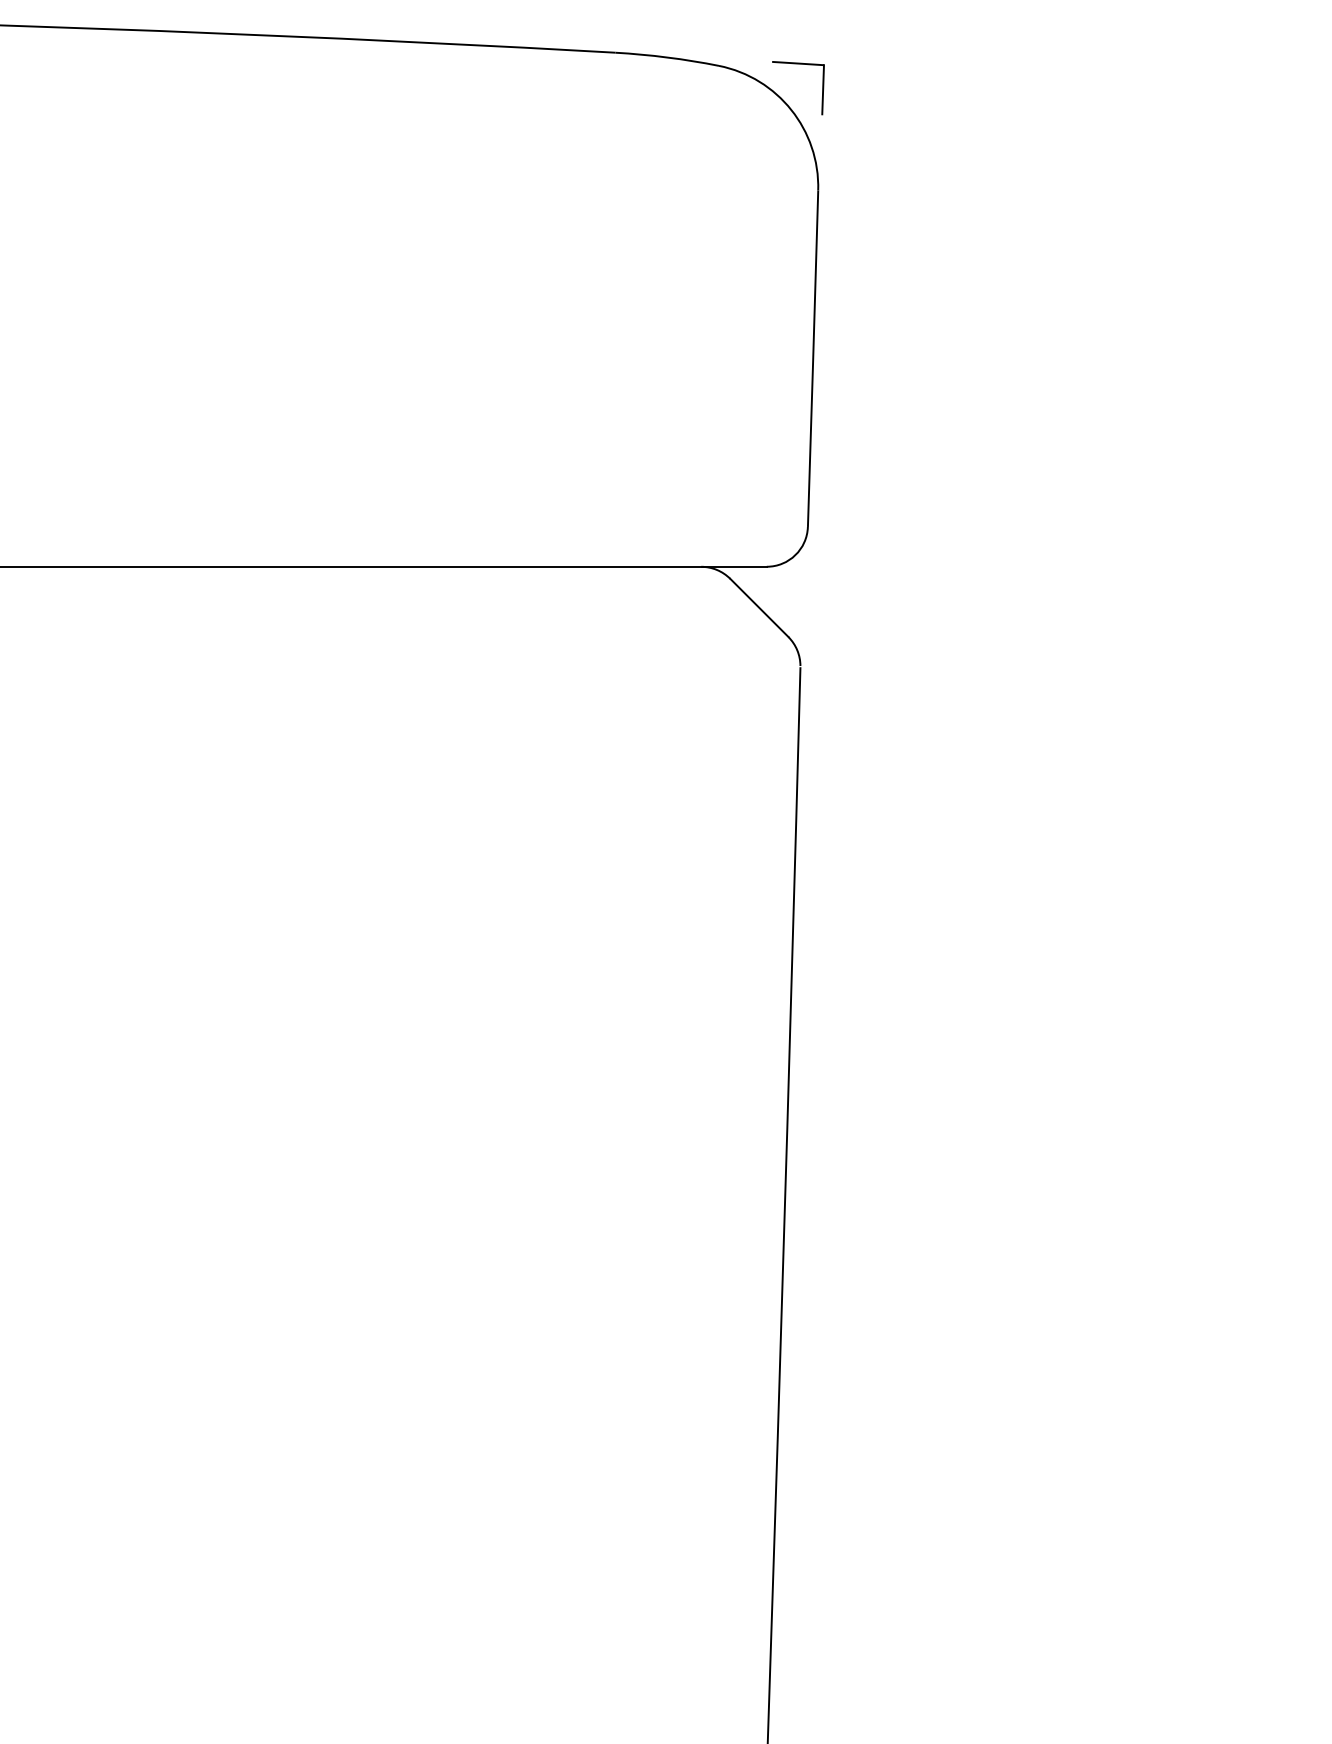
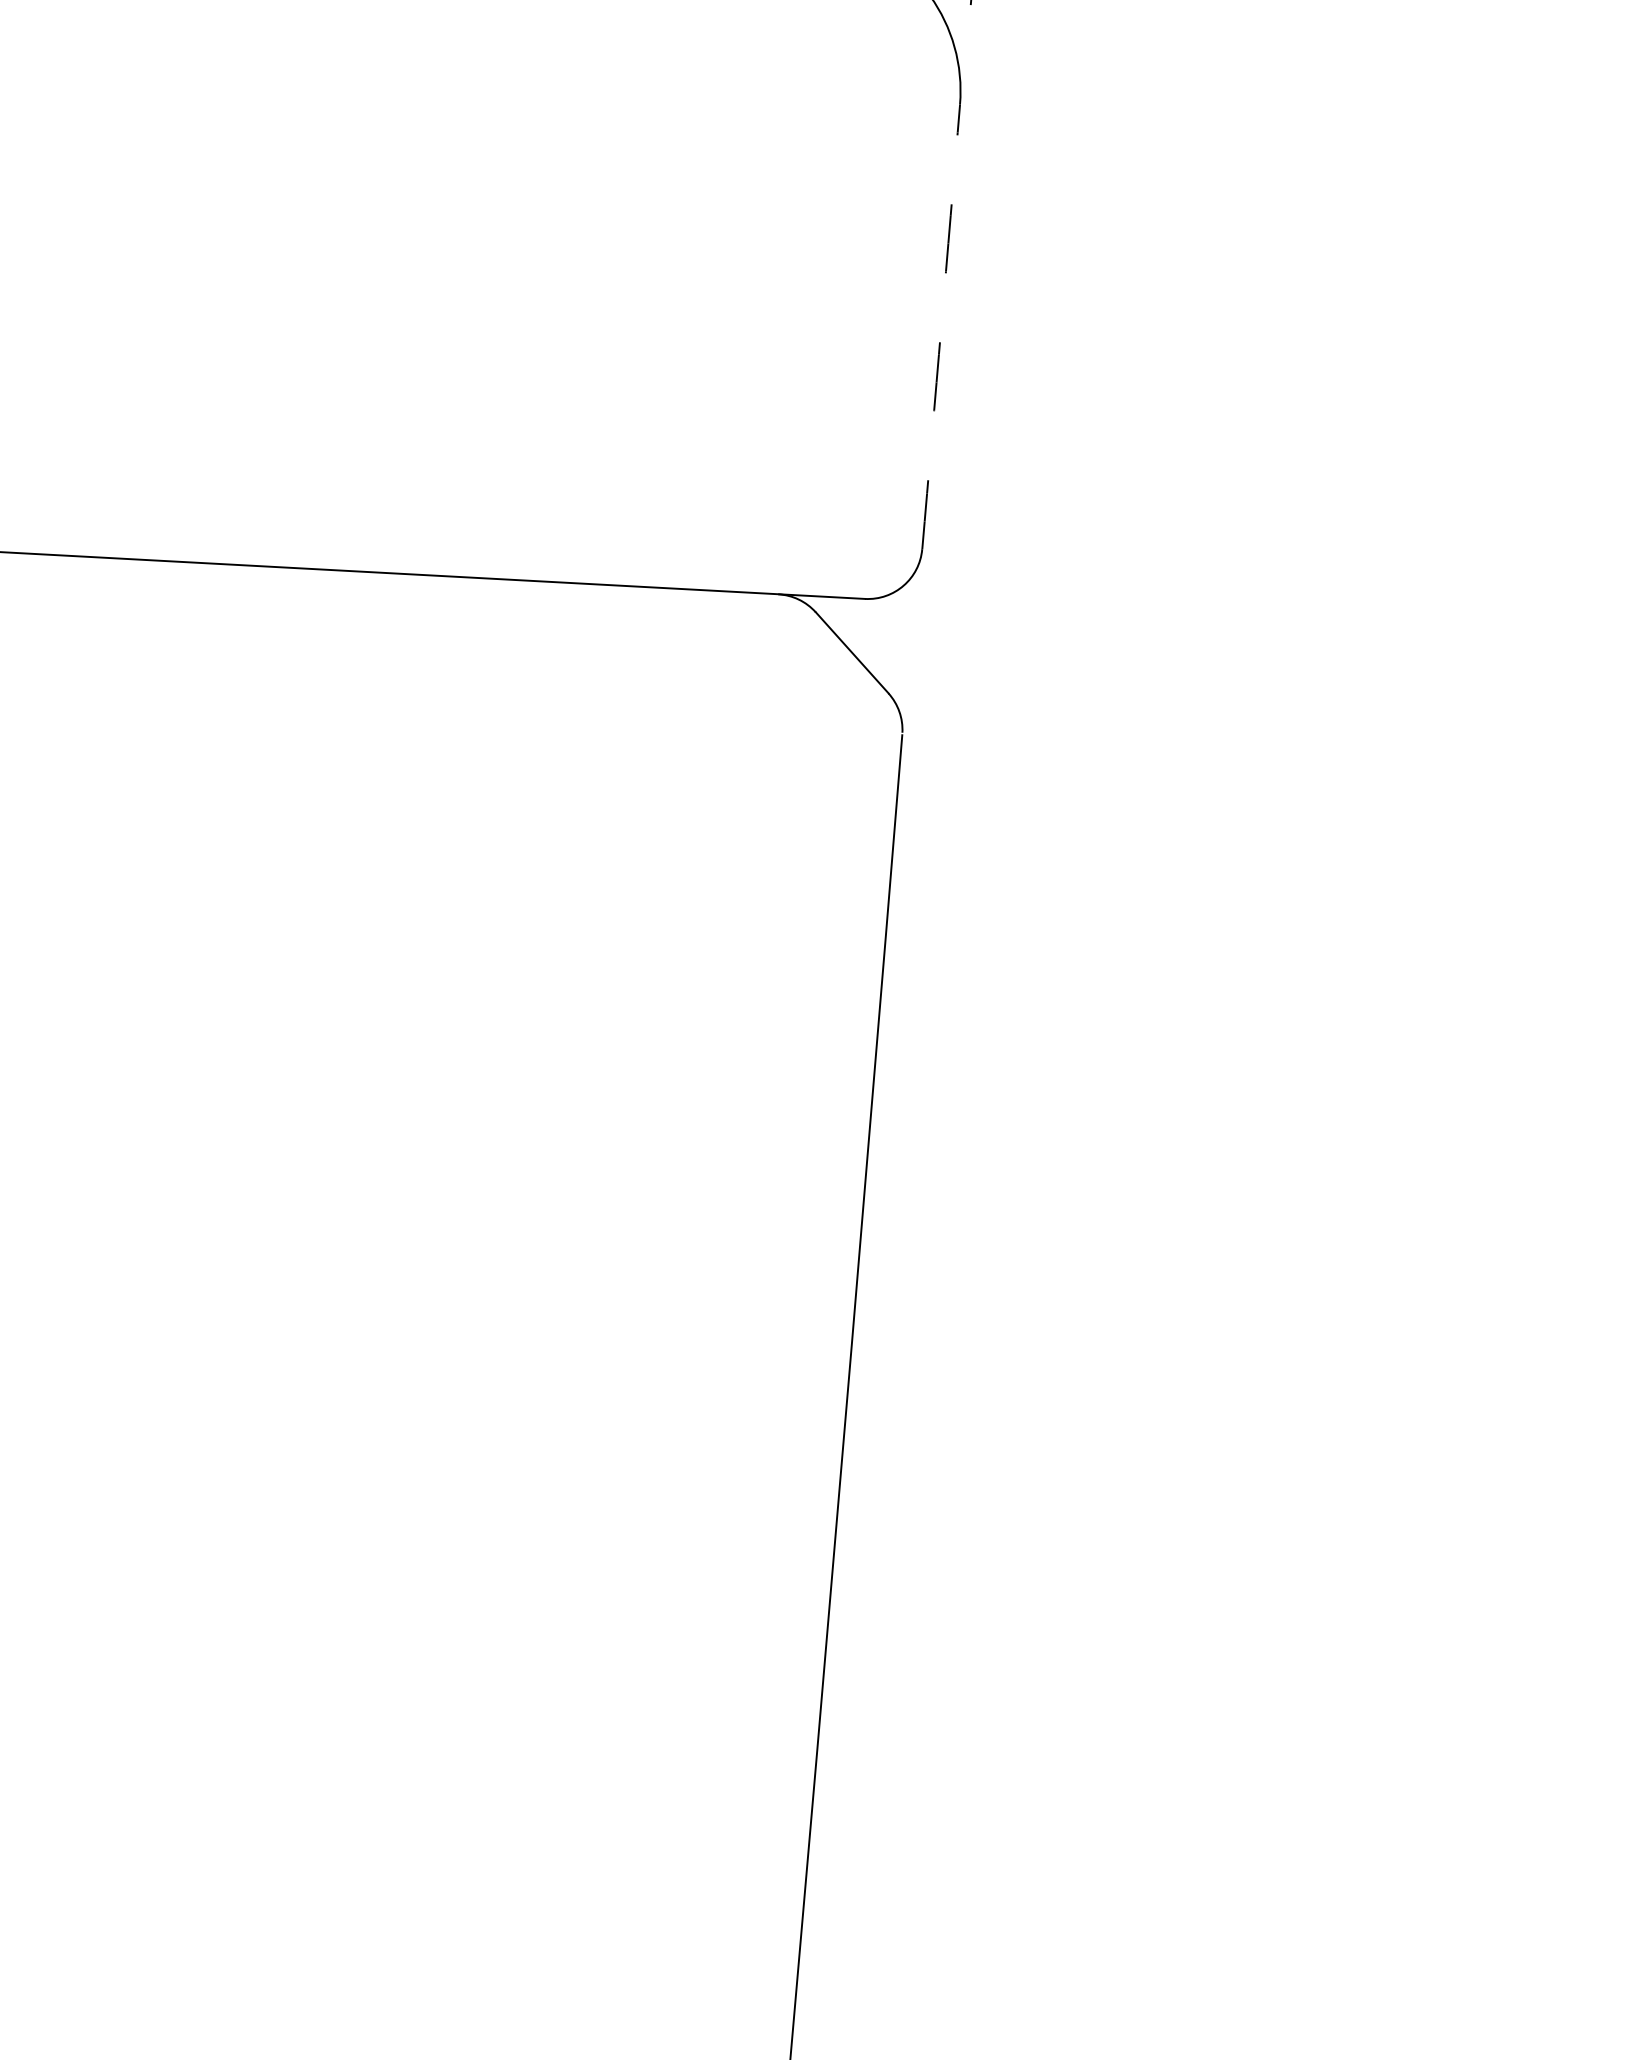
arc: (813, 358) -> (941, 326), solid -> dashed

